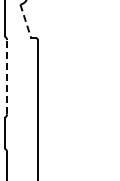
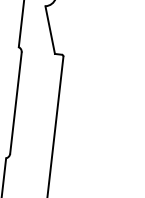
line: (25, 21) -> (49, 30), dashed -> solid
line: (7, 76) -> (16, 102), dashed -> solid

